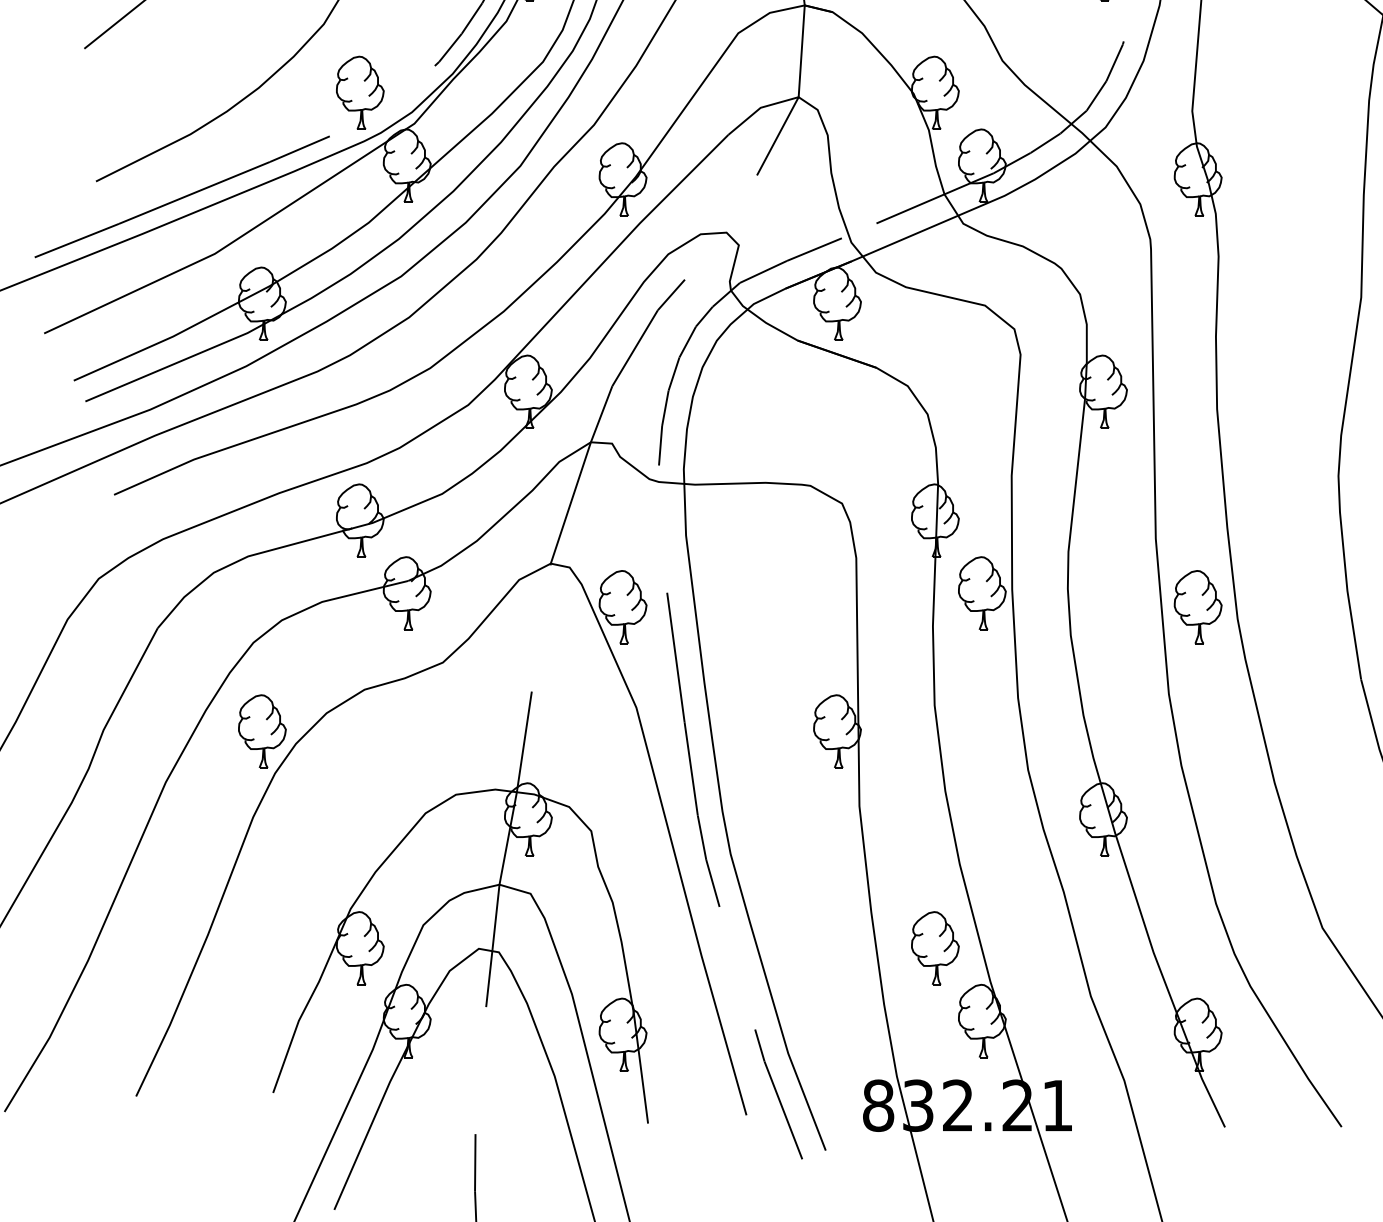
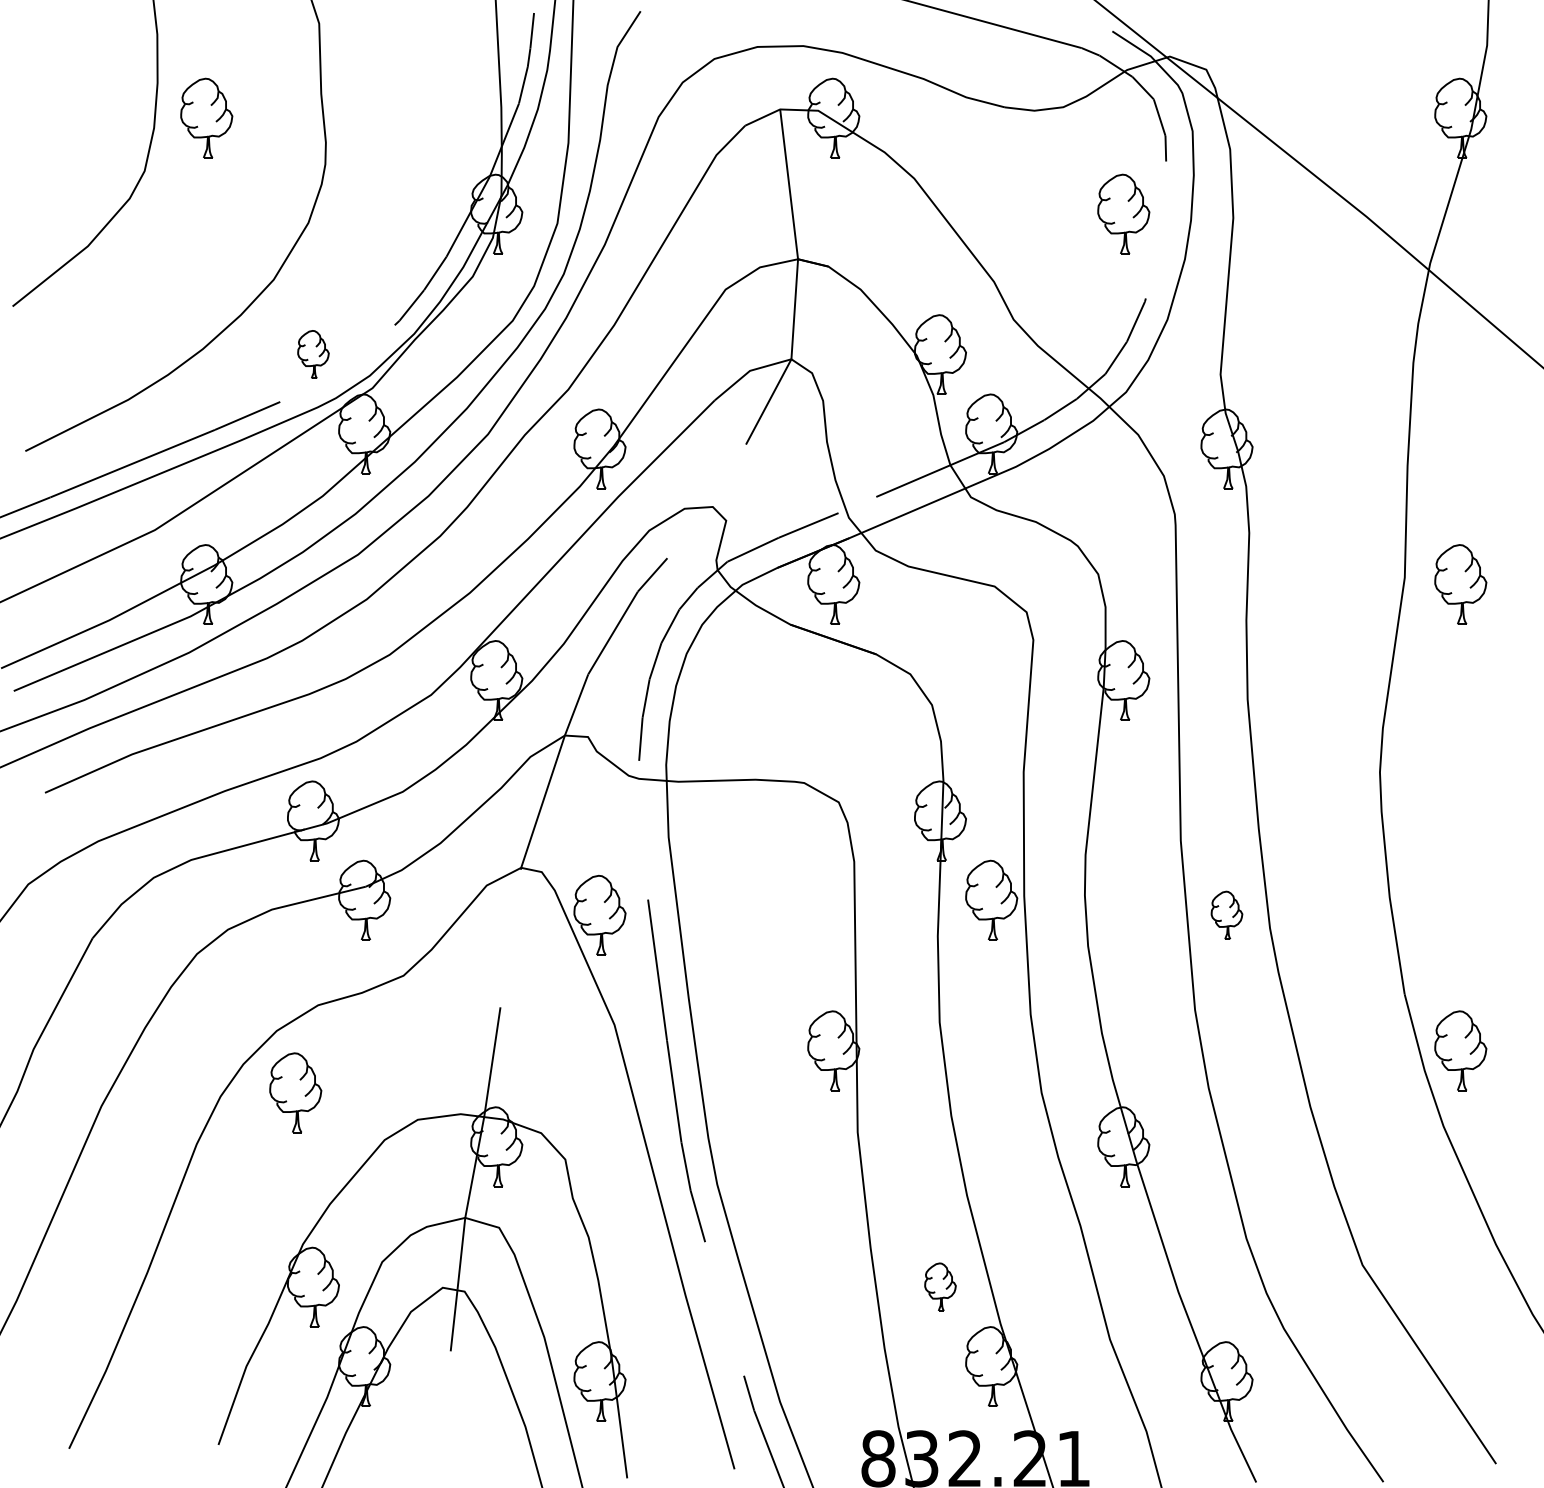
part: (360, 92) -> (313, 354), size x0.6
part: (1197, 607) -> (1226, 915), size x0.6
part: (262, 731) -> (295, 1092), moved
part: (935, 947) -> (940, 1286), size x0.6

